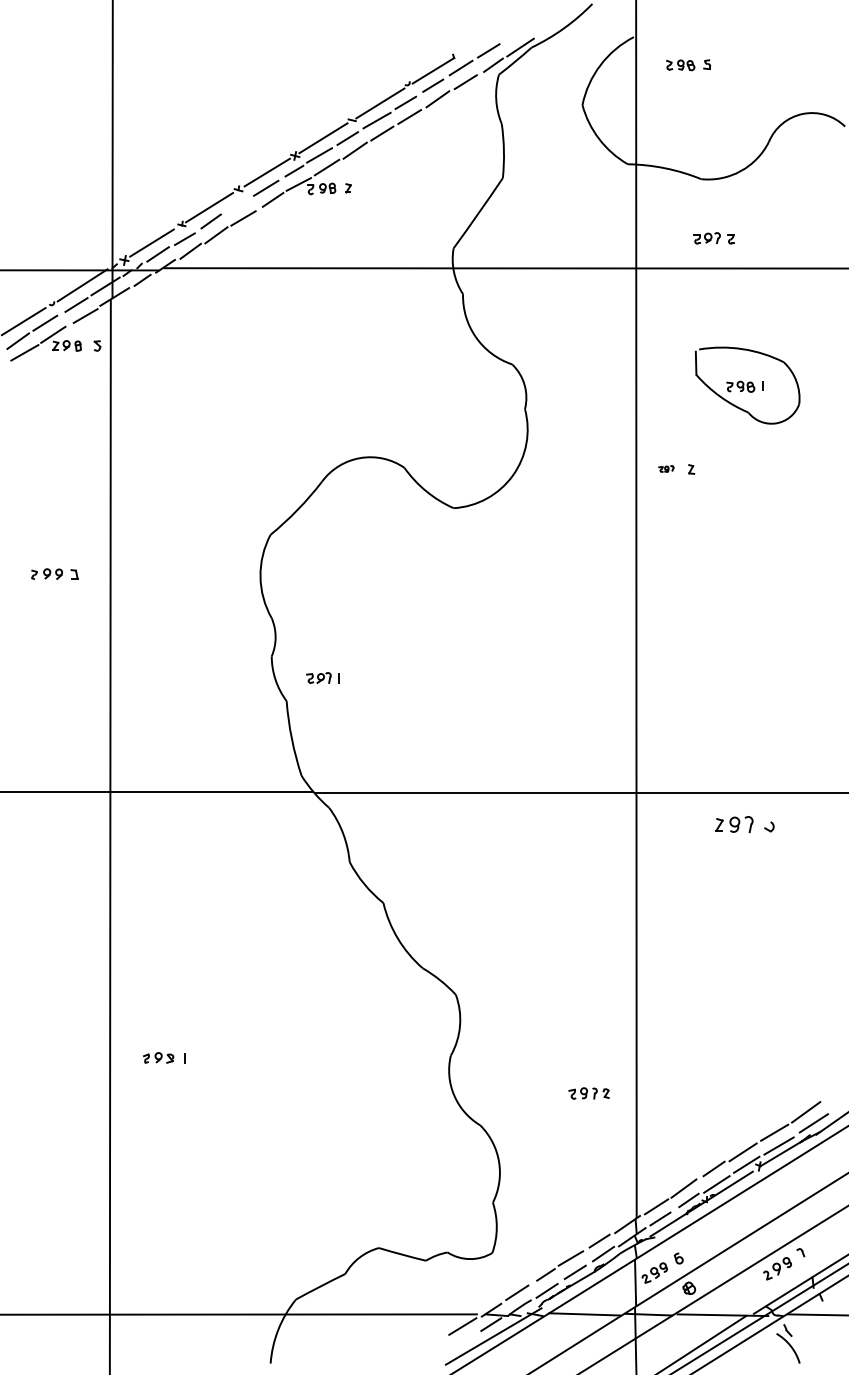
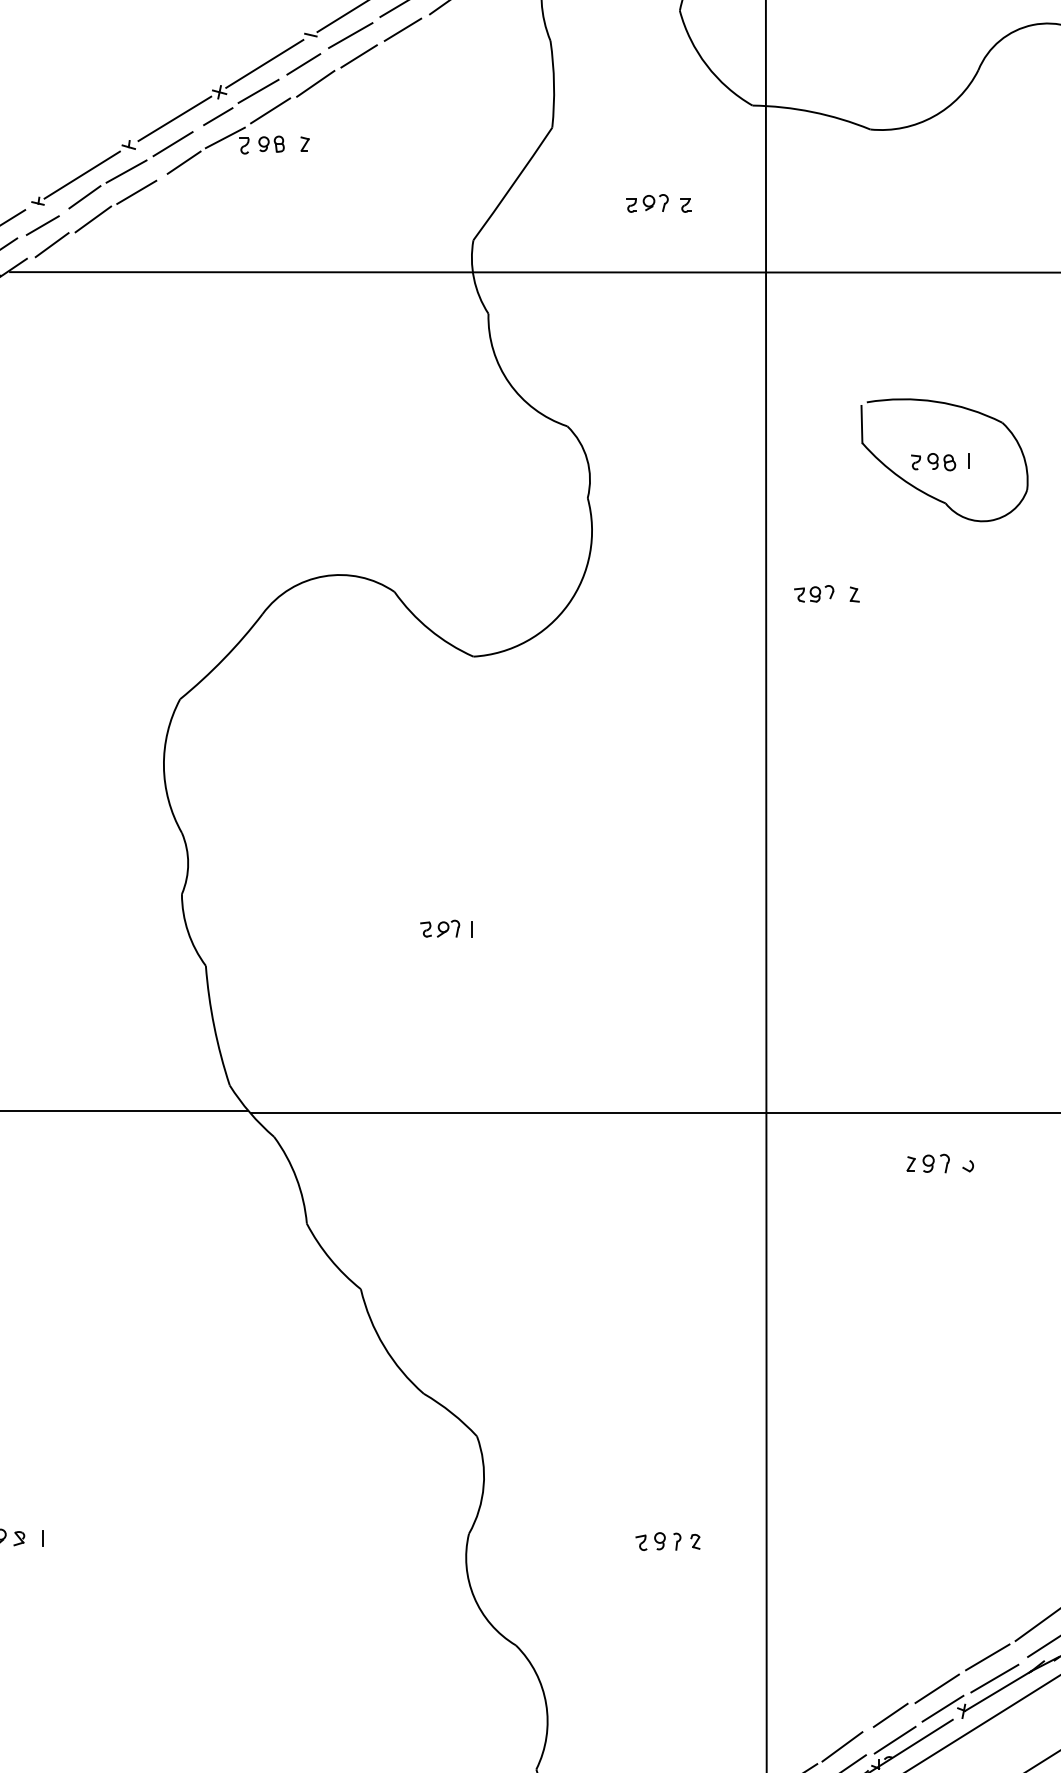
line: (236, 205) -> (125, 171), added
part: (713, 238) -> (657, 203), moved
part: (666, 468) -> (814, 593), size x1.67
part: (322, 677) -> (445, 927), moved
part: (744, 824) -> (939, 1163), size x0.71
part: (588, 1093) -> (667, 1541), moved

